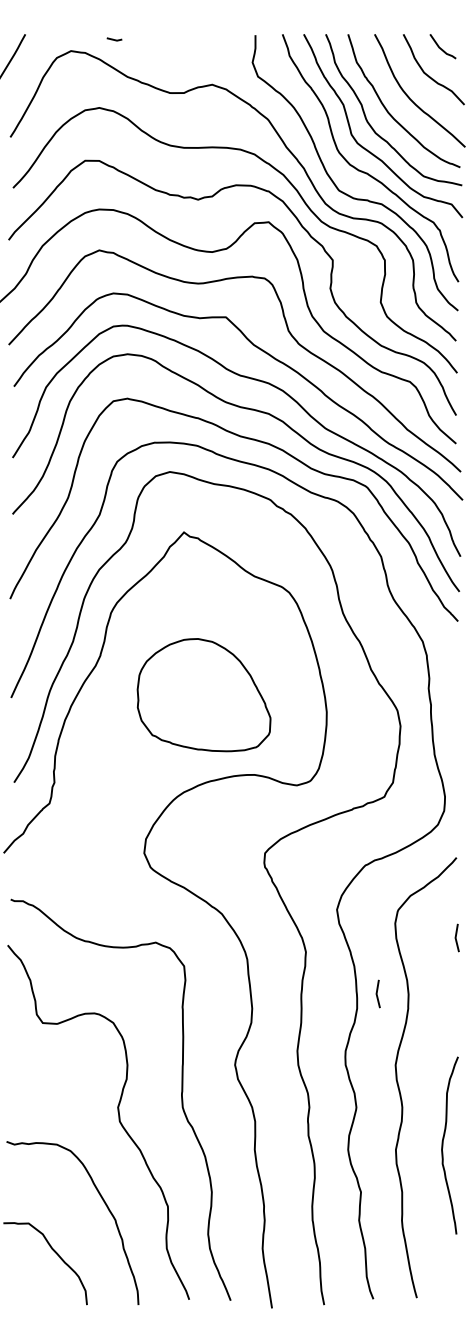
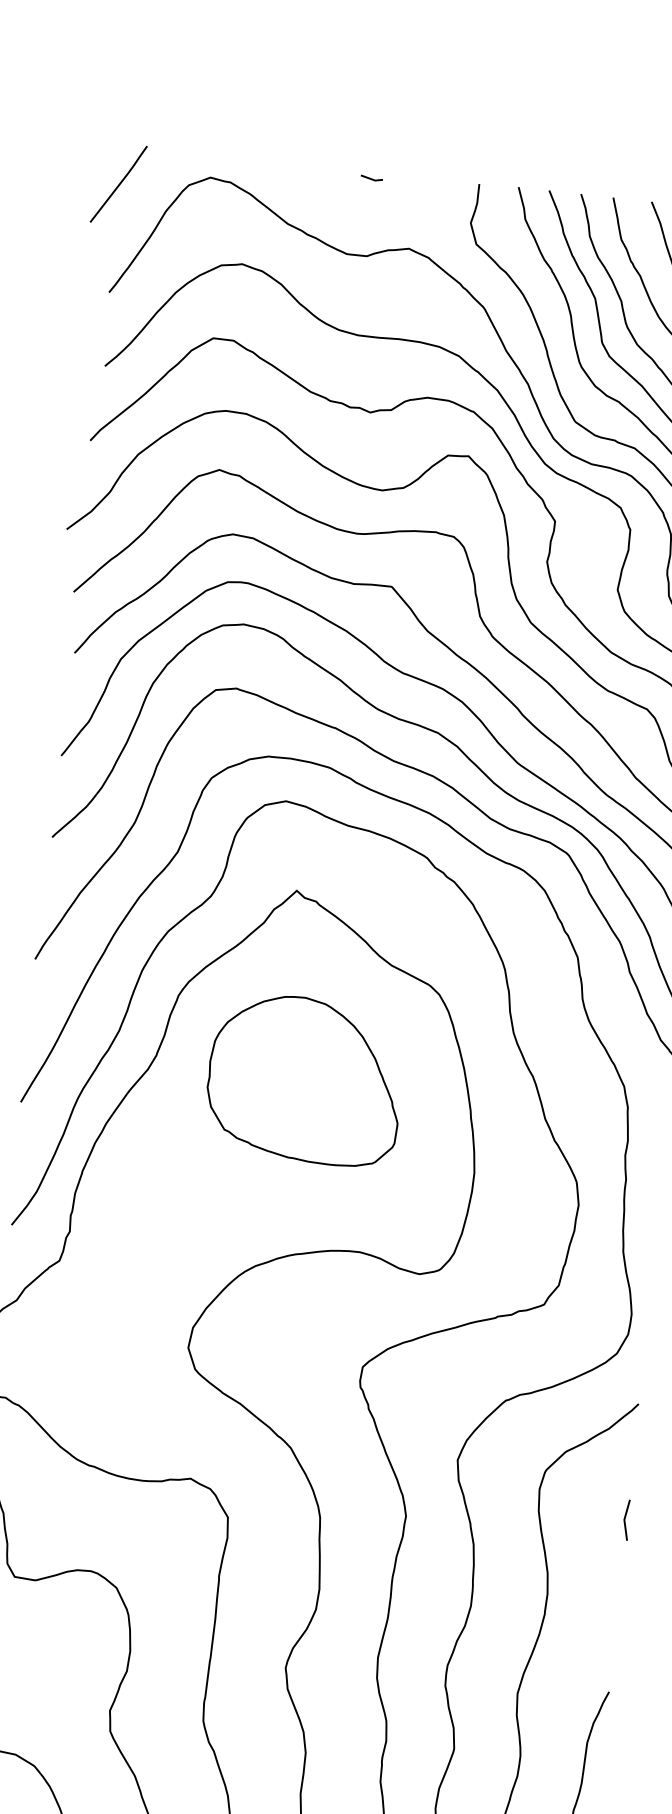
line: (114, 39) -> (371, 178), moved
part: (203, 695) -> (304, 1080), moved
line: (377, 993) -> (502, 1587), removed

